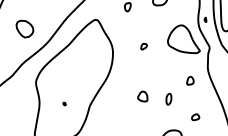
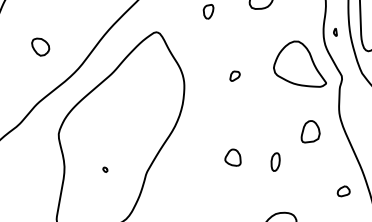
part: (24, 28) -> (39, 46), size x0.62
part: (190, 80) -> (310, 131), size x1.67
part: (195, 117) -> (343, 191), moved

